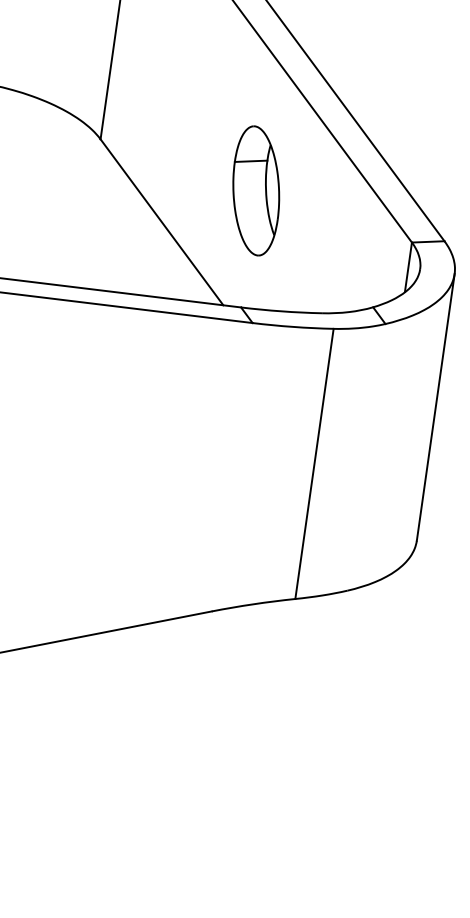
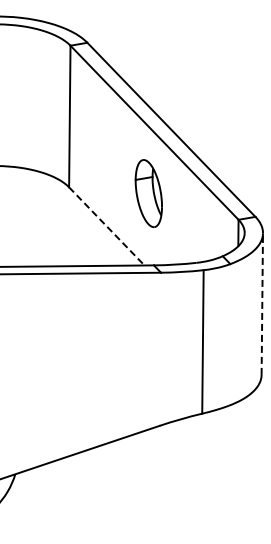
part: (255, 190) -> (148, 193), moved
line: (163, 222) -> (107, 226), solid -> dashed
line: (436, 408) -> (262, 304), solid -> dashed

